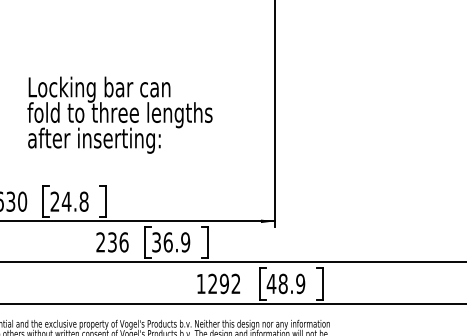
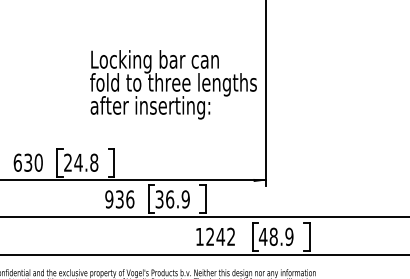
text: (119, 114) -> (173, 84), moved
text: (100, 242) -> (109, 199), 236 -> 936
text: (224, 283) -> (220, 236), 1292 -> 1242

